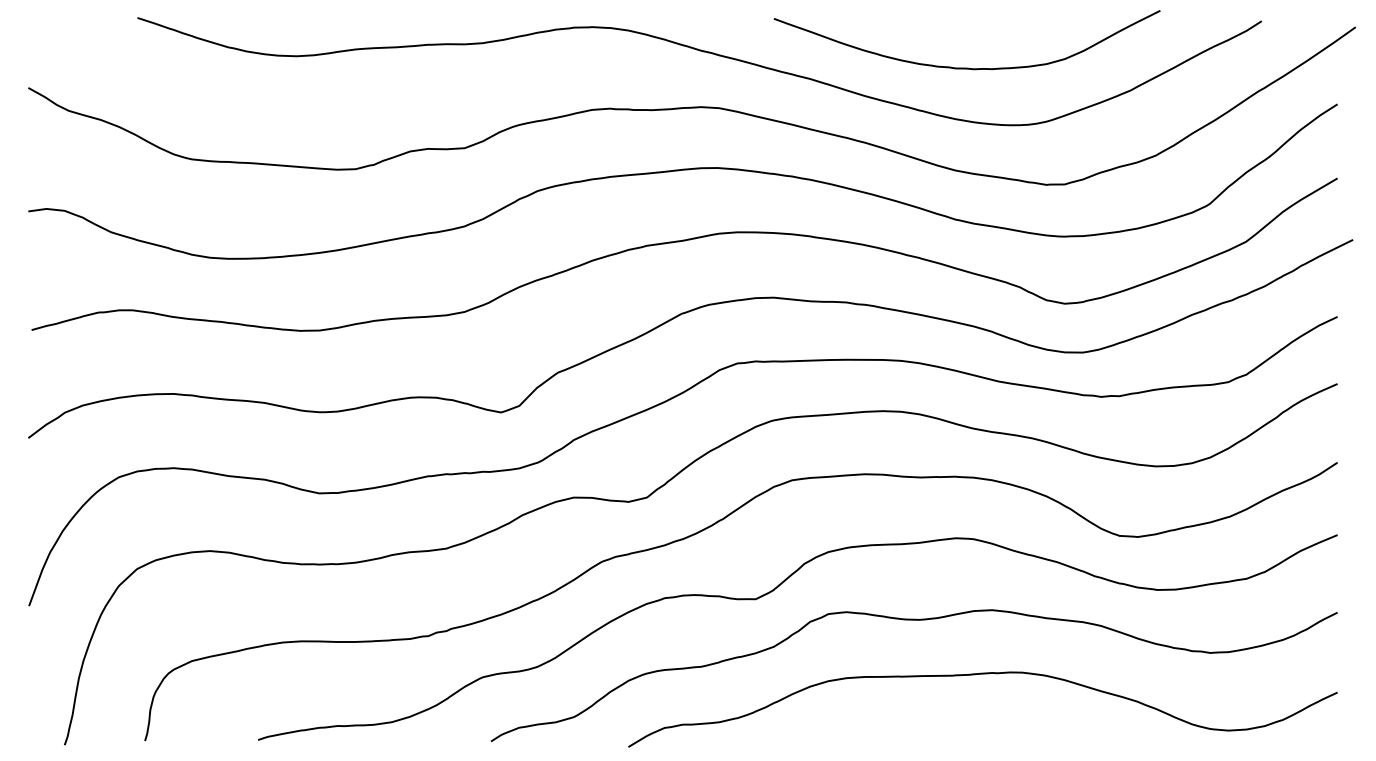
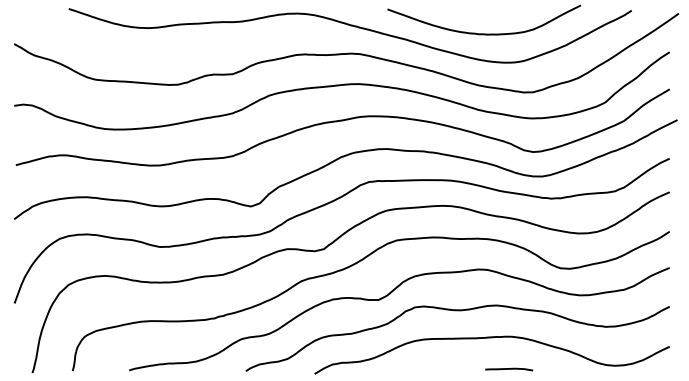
curve: (1017, 737) -> (509, 369), added

